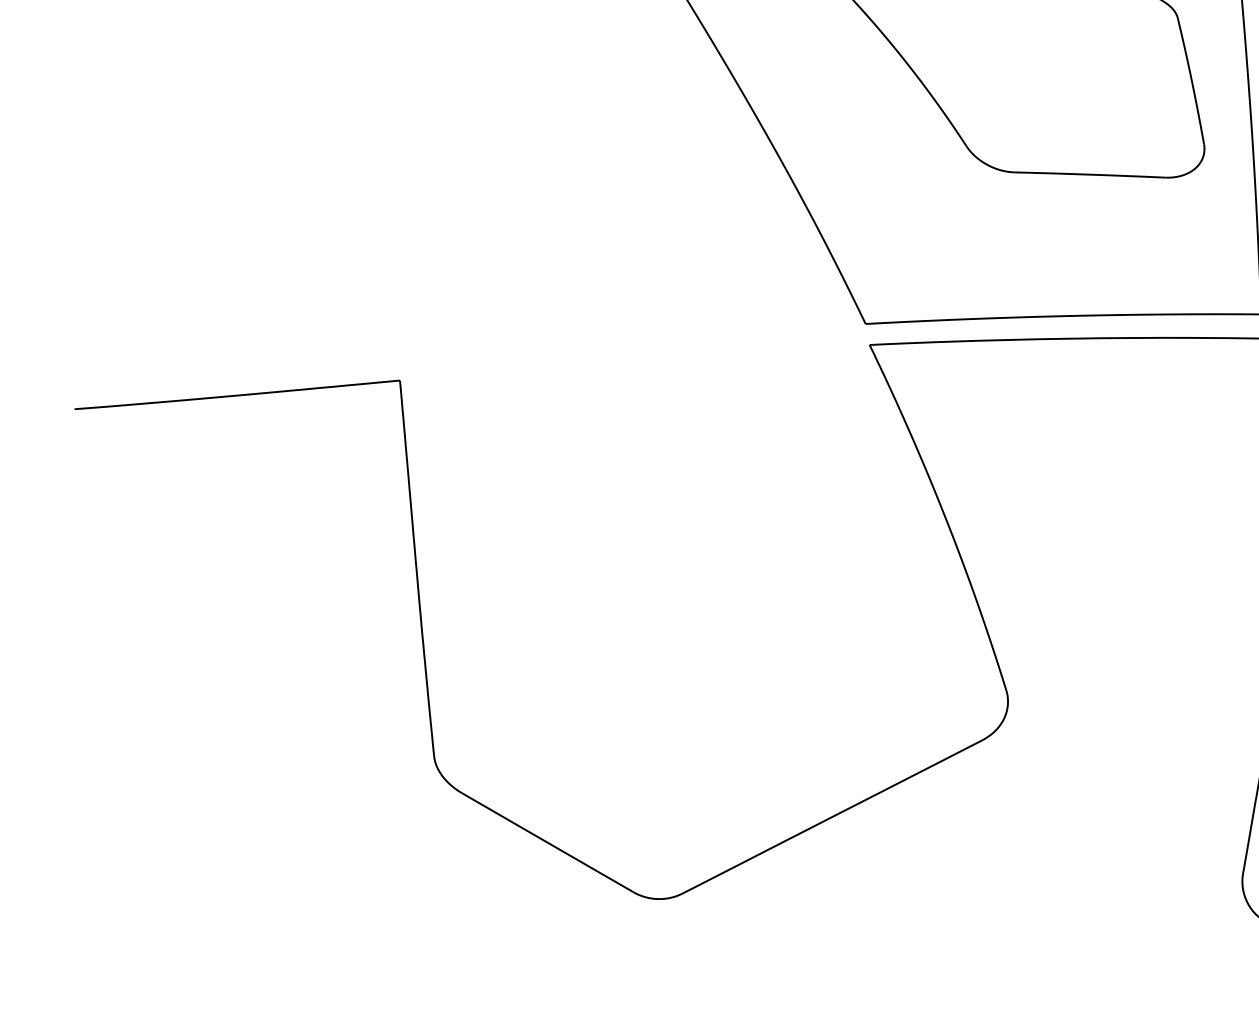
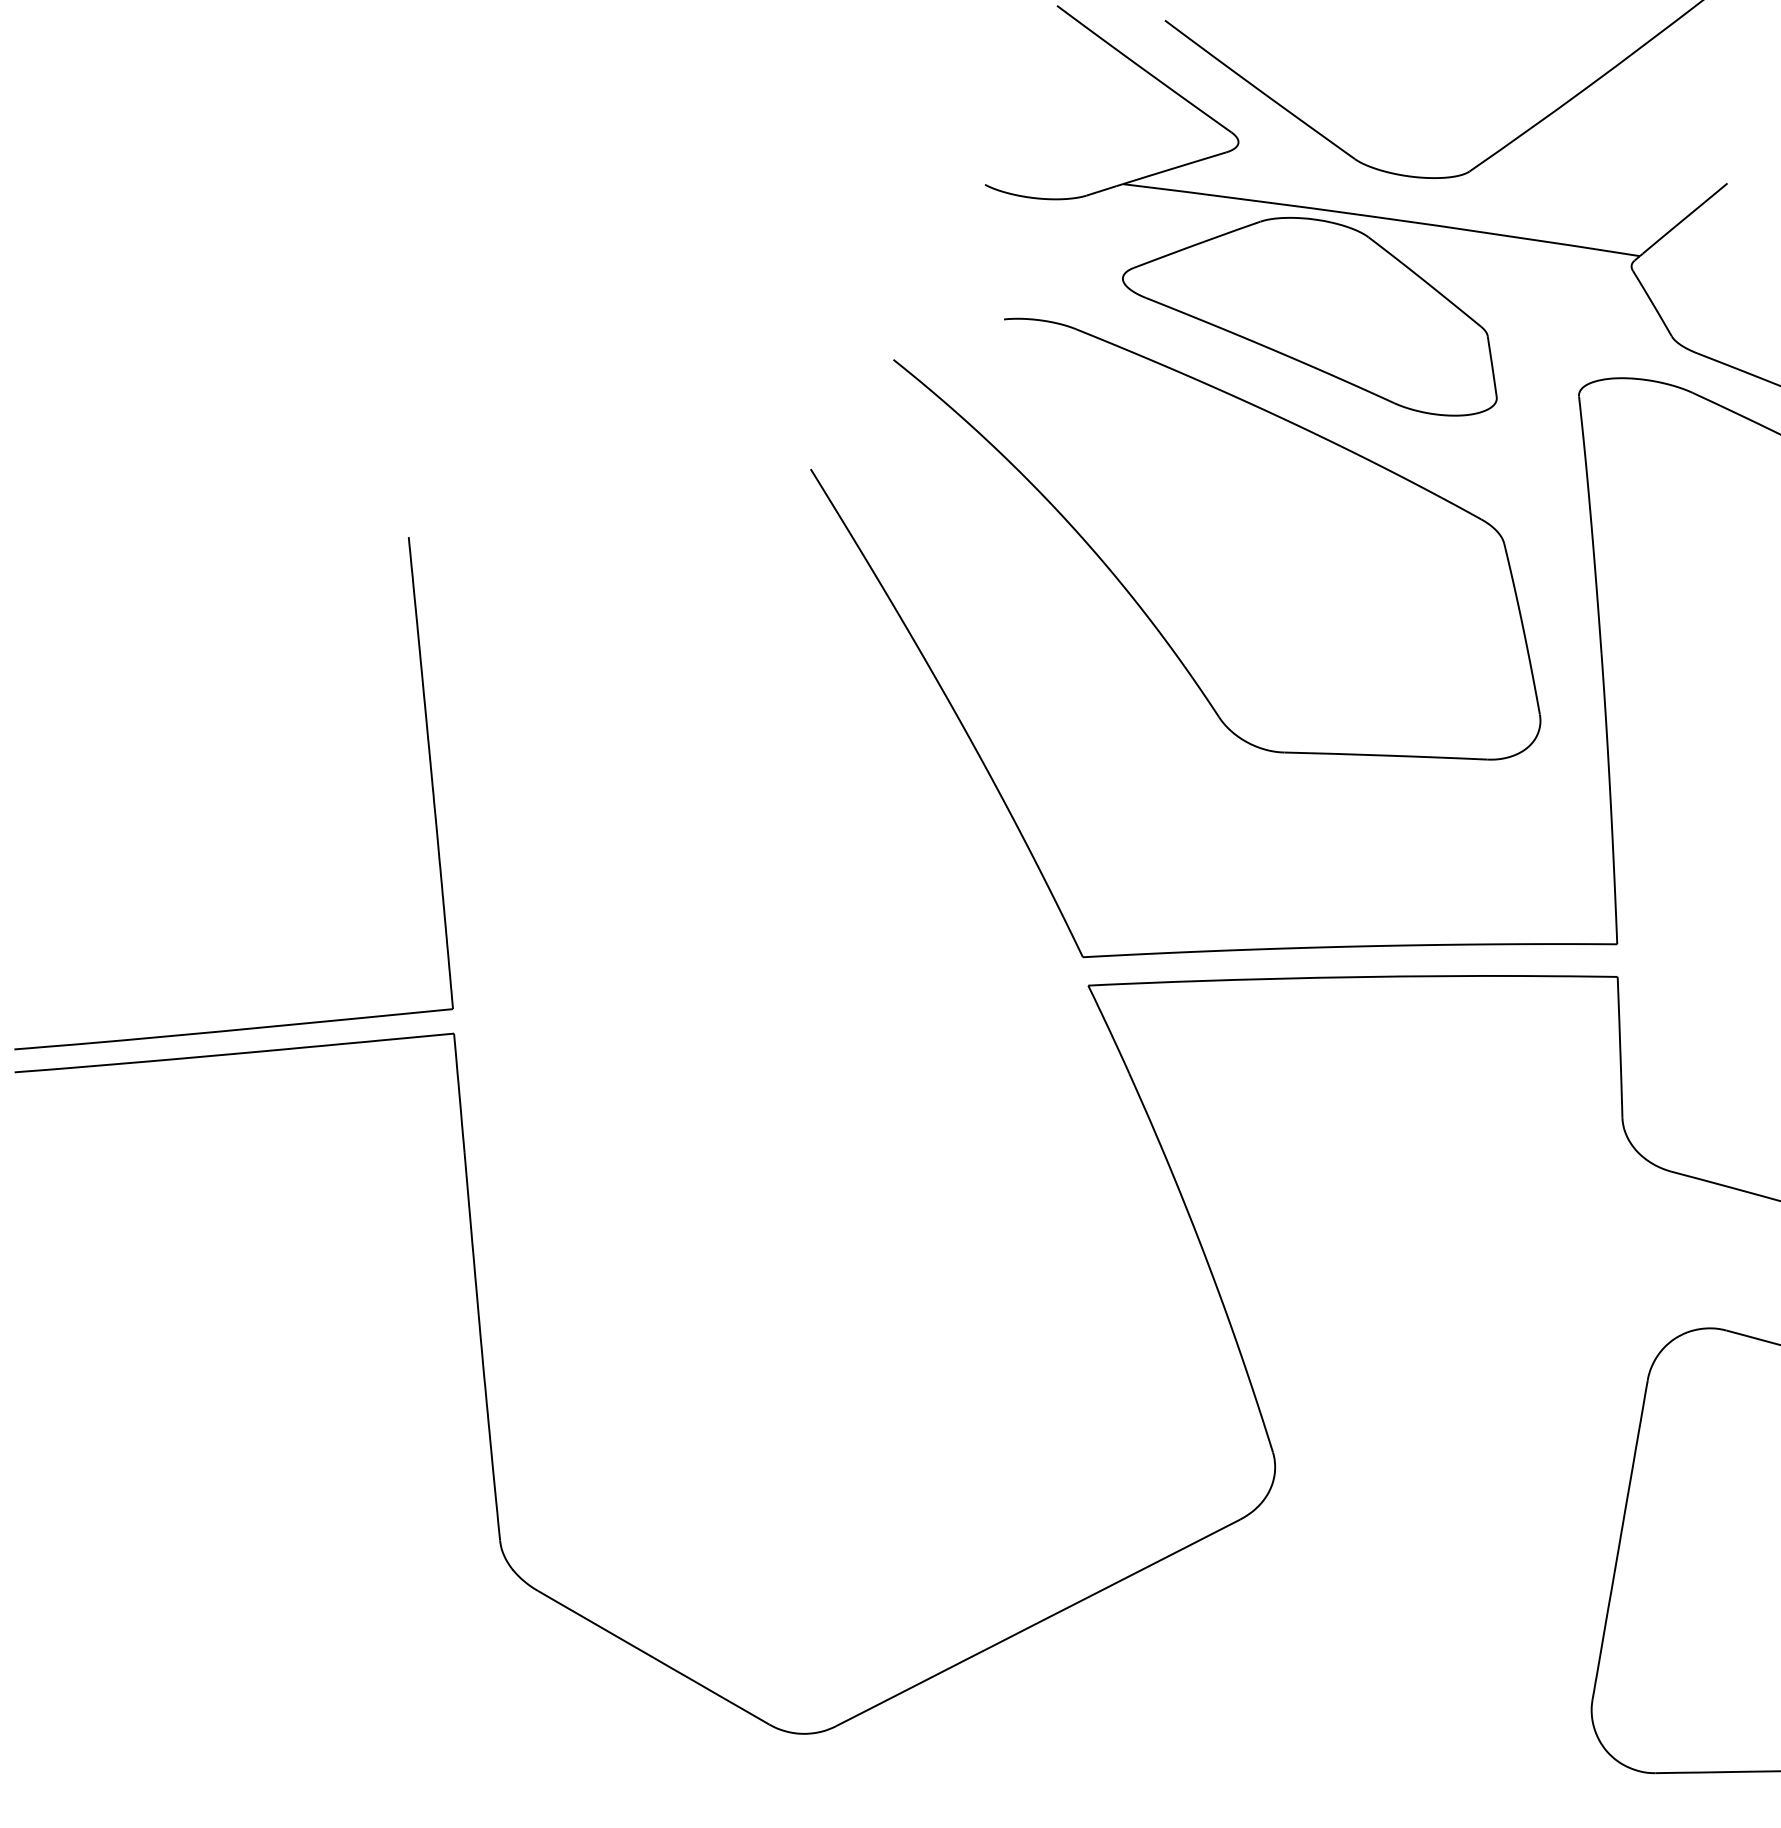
part: (382, 190) -> (430, 776), added

